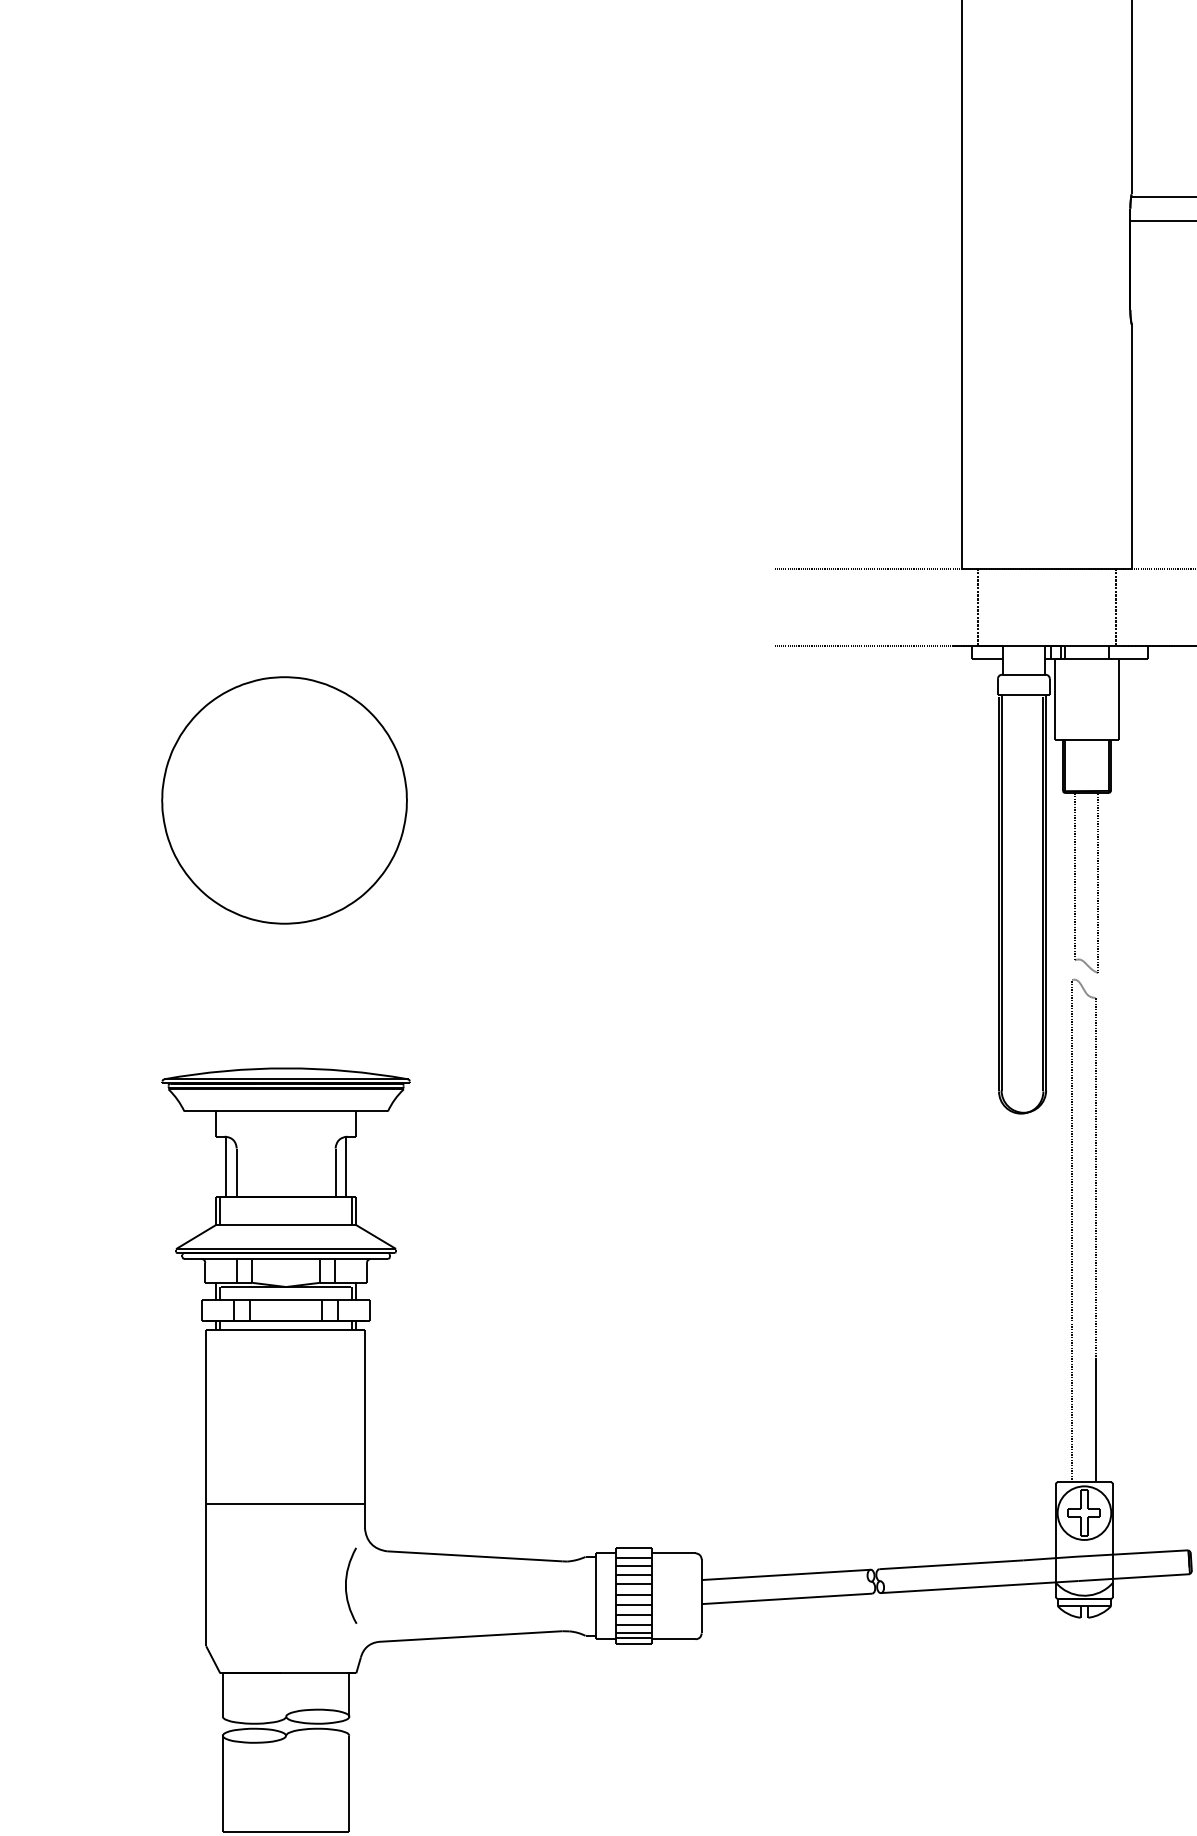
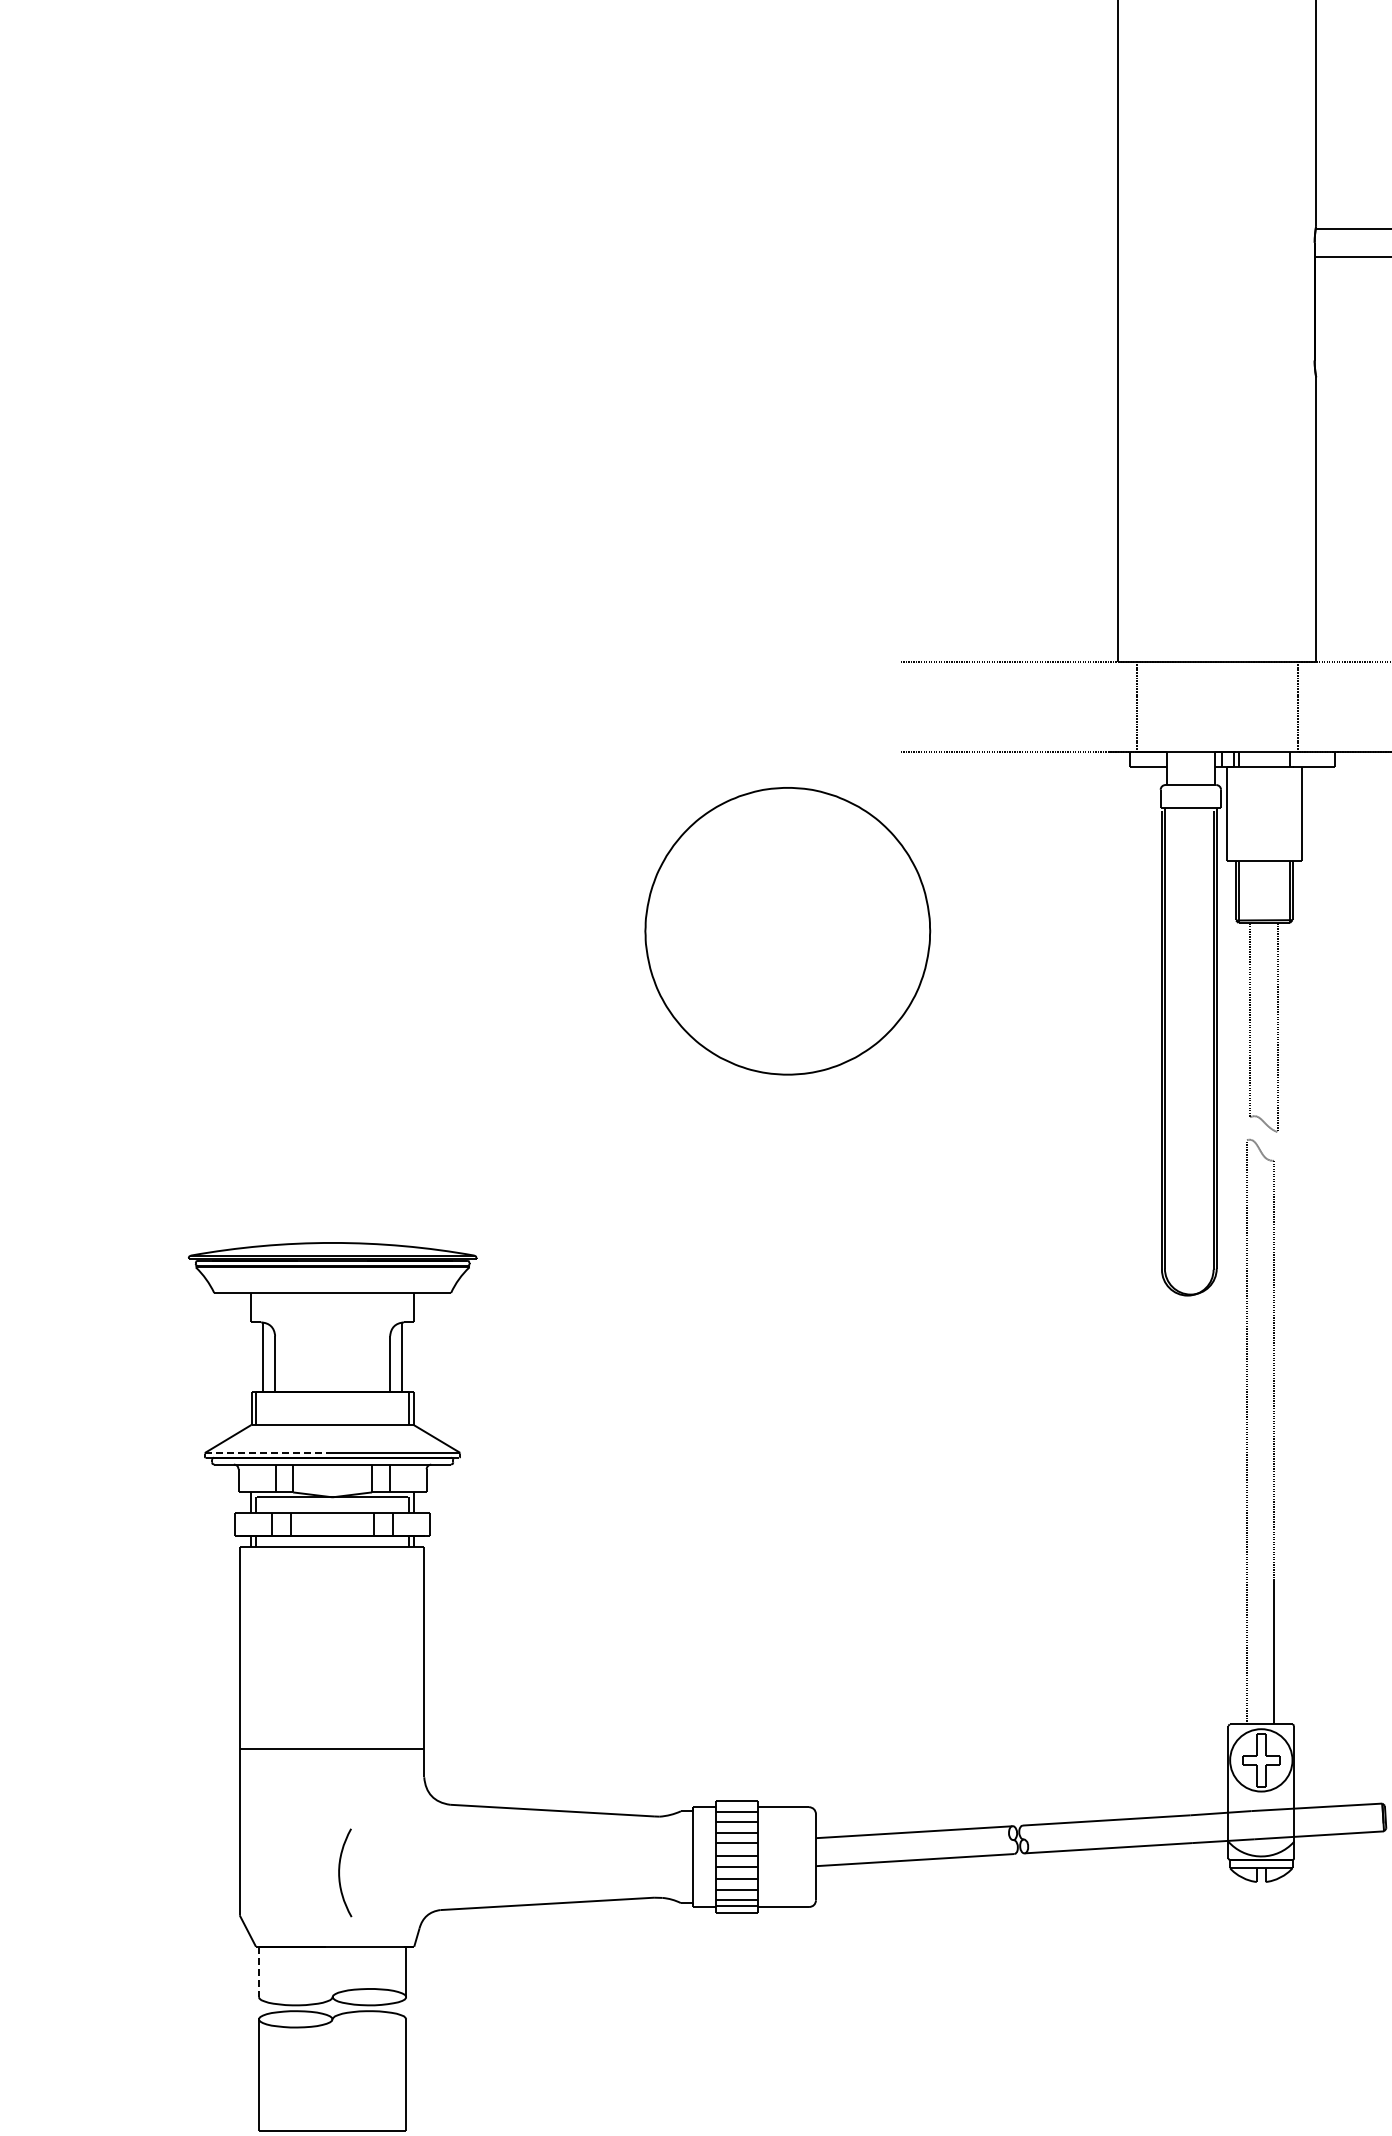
part: (284, 800) -> (787, 931), moved
line: (231, 1248) -> (268, 1452), solid -> dashed
curve: (347, 1582) -> (340, 1869), moved
line: (222, 1695) -> (258, 1972), solid -> dashed

